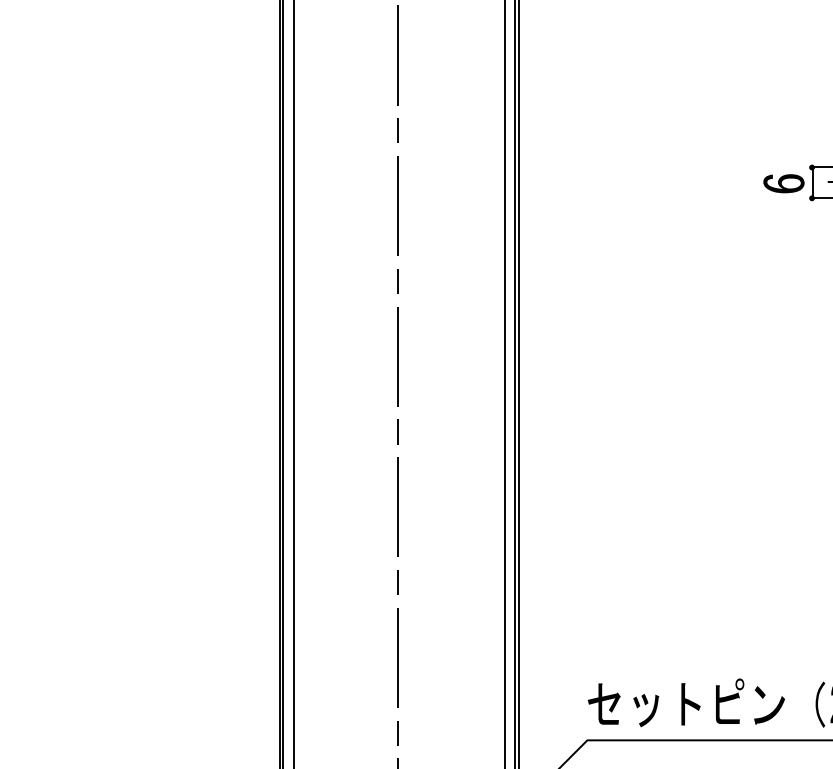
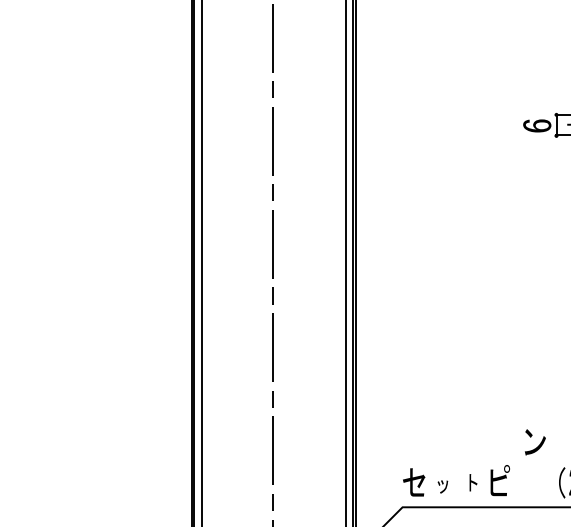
part: (690, 704) -> (473, 482), size x0.6
part: (769, 705) -> (535, 442), moved
part: (645, 709) -> (442, 486), size x0.6

